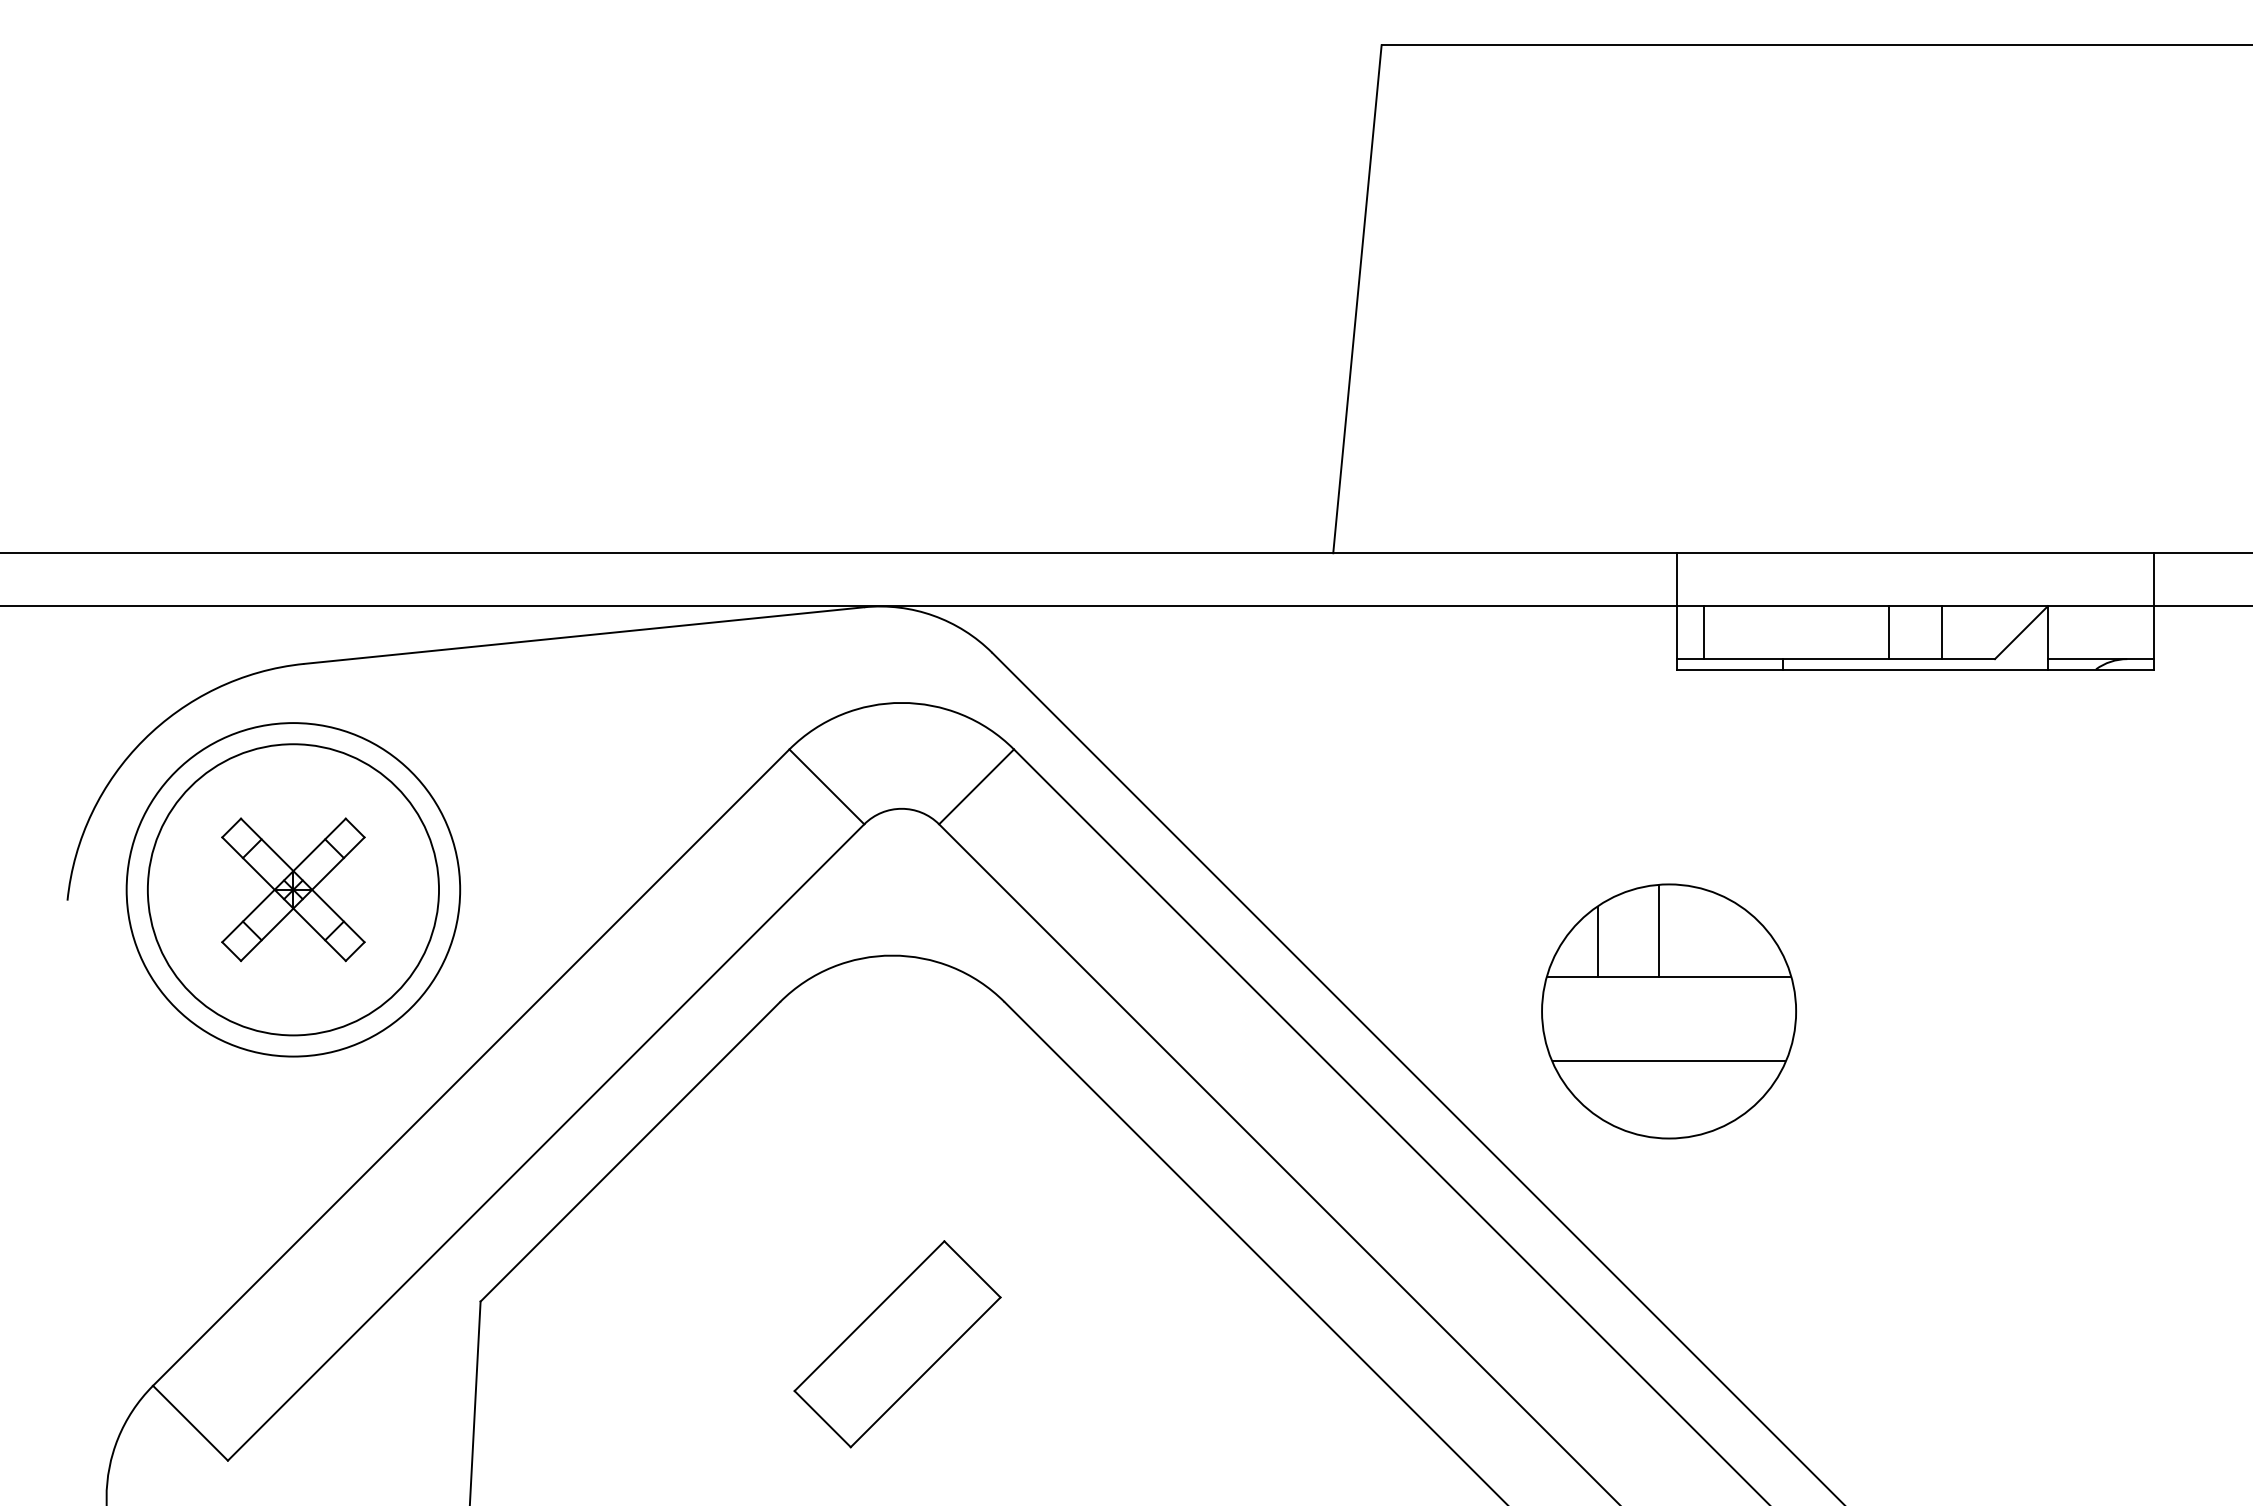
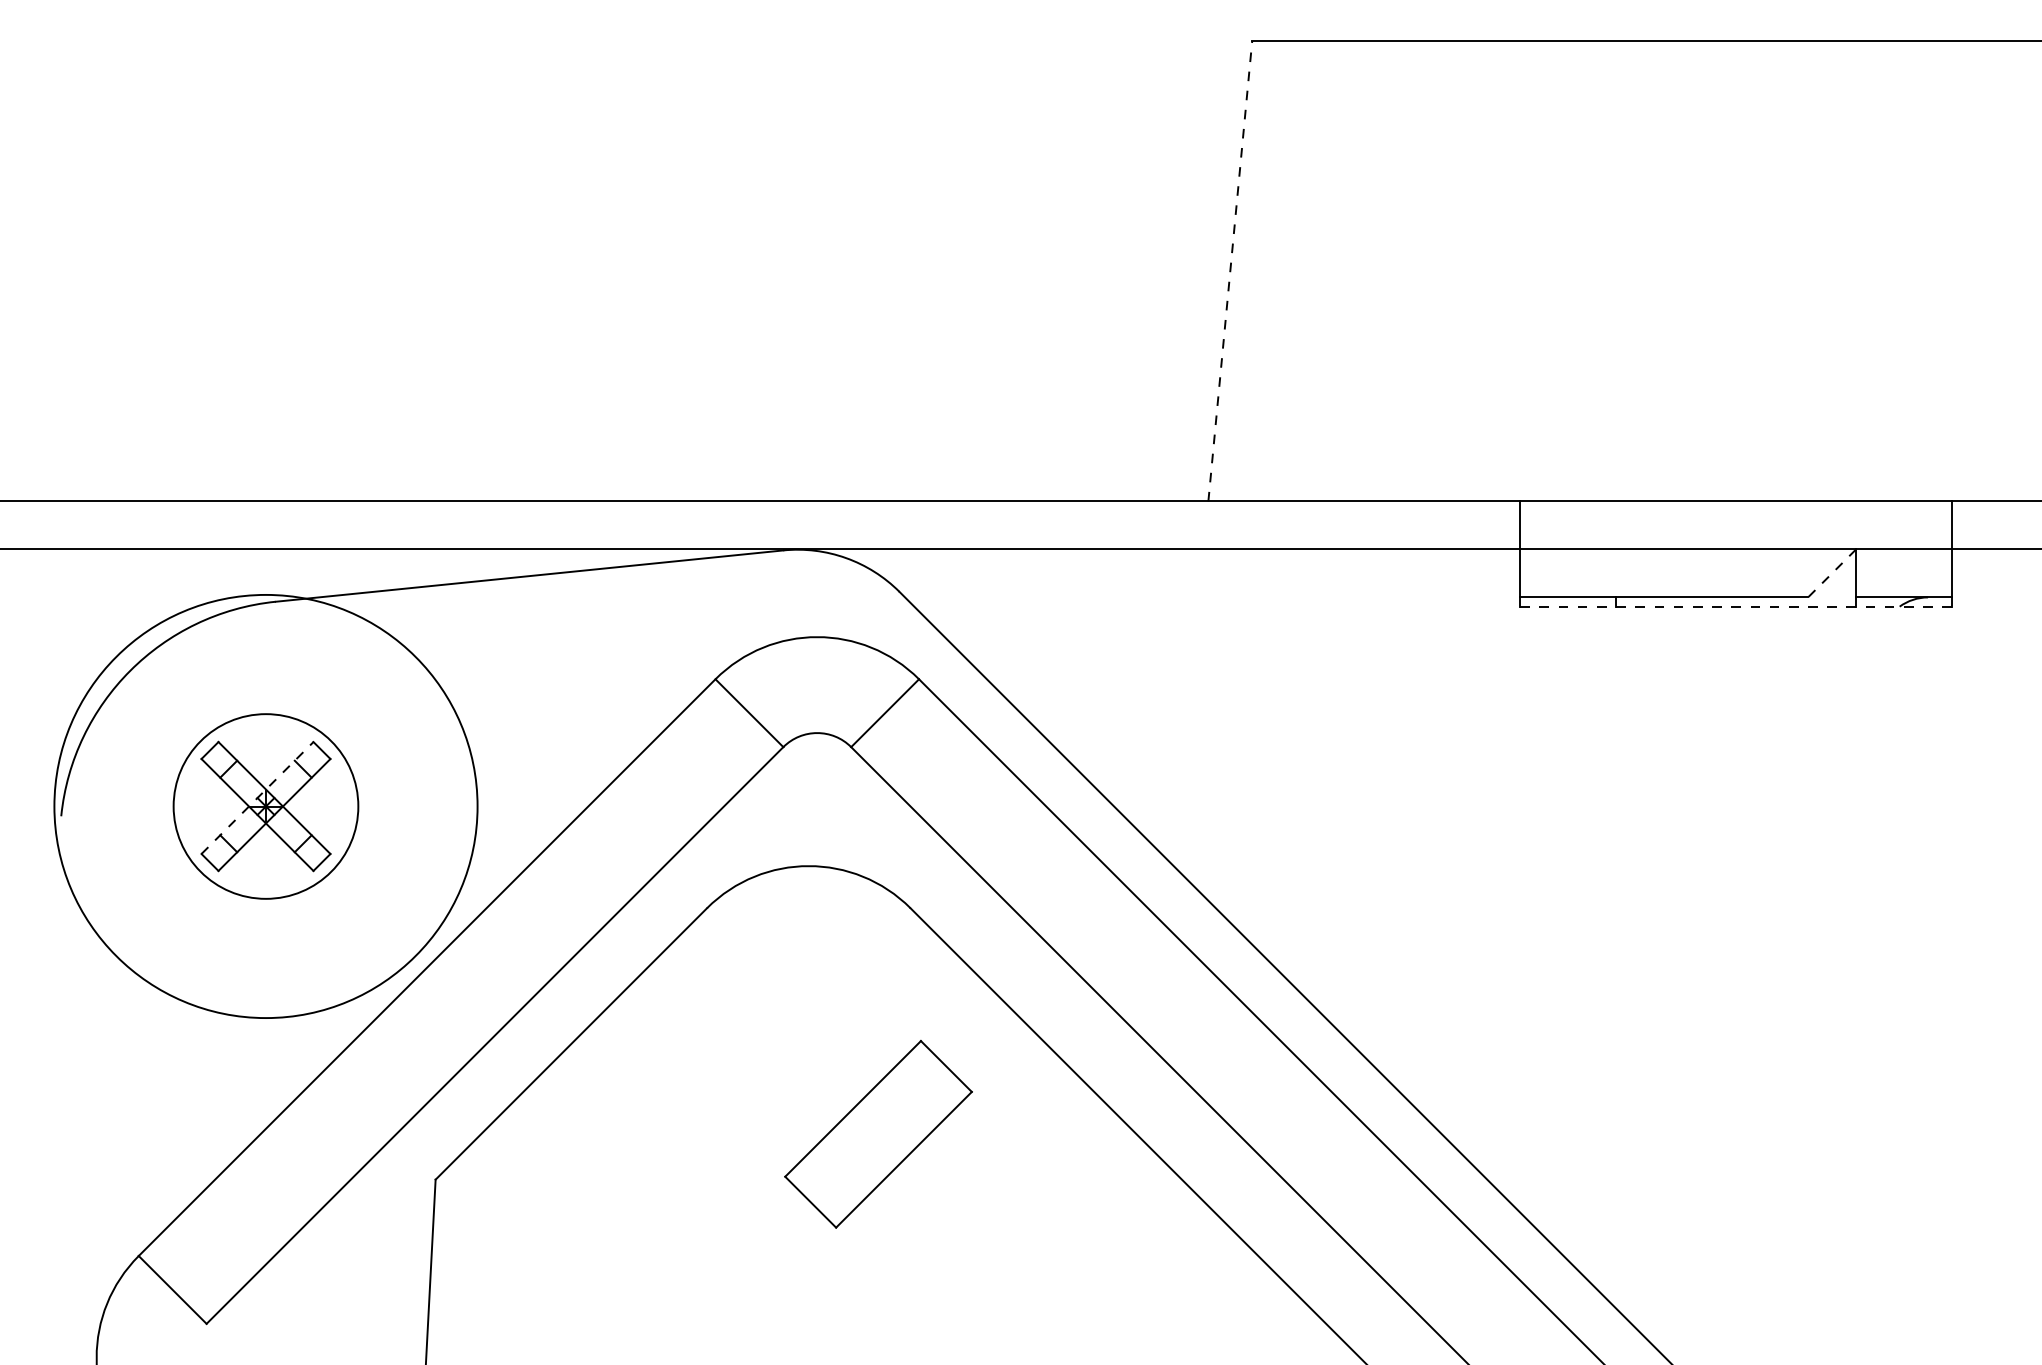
line: (1357, 298) -> (1230, 270), solid -> dashed
line: (1704, 632) -> (1544, 573), removed
line: (1889, 632) -> (1712, 573), removed
line: (1942, 632) -> (1760, 573), removed
line: (2021, 632) -> (1832, 573), solid -> dashed
line: (1915, 670) -> (1736, 607), solid -> dashed
line: (284, 879) -> (257, 797), solid -> dashed
circle: (292, 889) -> (265, 806), size x0.7
circle: (292, 889) -> (265, 806), size x1.4
part: (1668, 1011) -> (1512, 916), removed
part: (897, 1344) -> (878, 1134), moved

